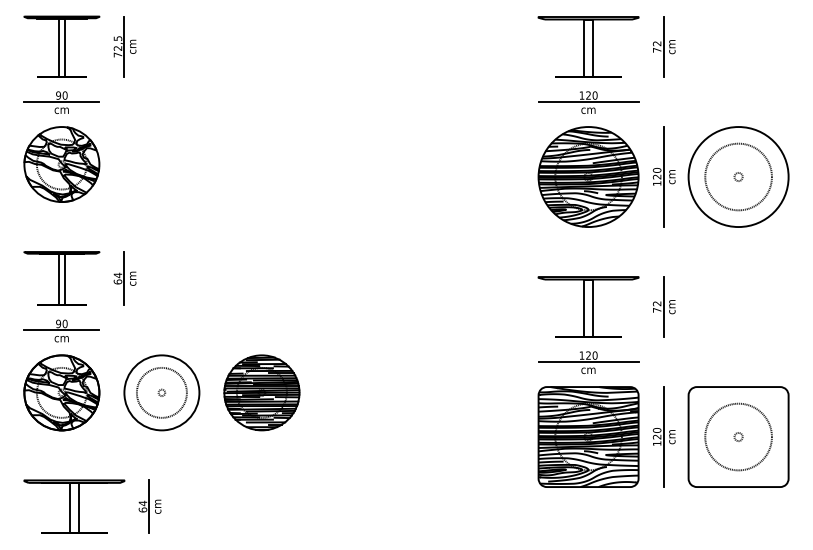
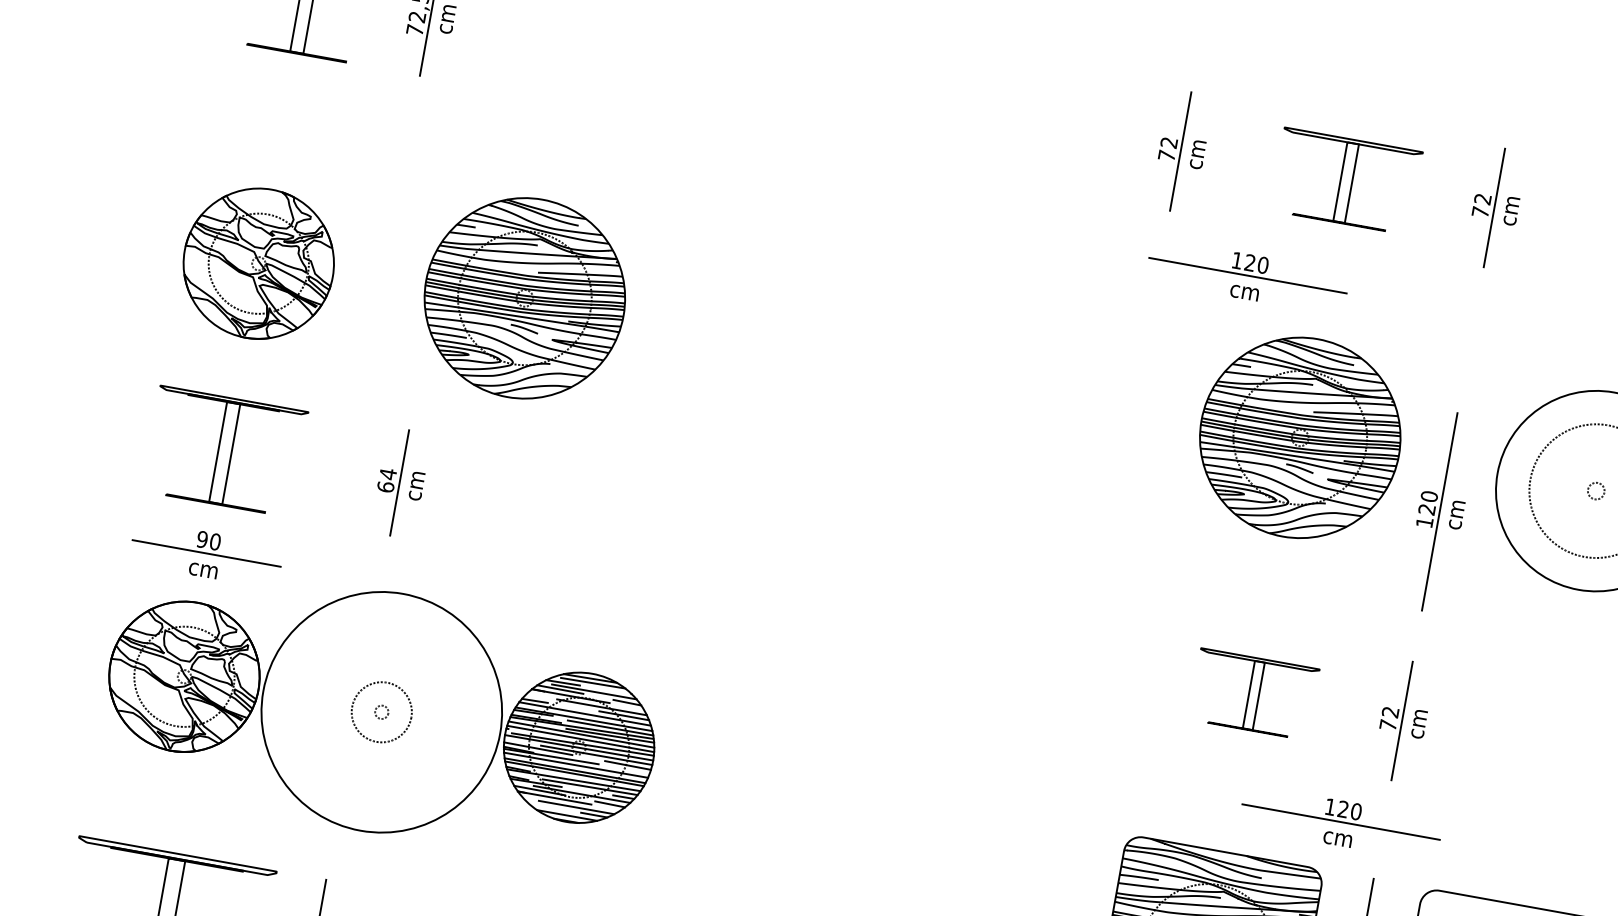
part: (505, 46) -> (1182, 150), added
part: (588, 46) -> (1346, 180), size x0.7
part: (61, 102) -> (286, 103), removed
part: (588, 102) -> (1247, 276), moved
part: (61, 164) -> (258, 263), moved
part: (195, 176) -> (524, 297), added
part: (663, 176) -> (1439, 510), moved
part: (124, 278) -> (399, 482), moved
part: (588, 306) -> (1254, 693), size x0.6
part: (588, 362) -> (1340, 822), moved
circle: (161, 392) -> (381, 711), size x0.6
circle: (161, 392) -> (381, 711), size x1.6

